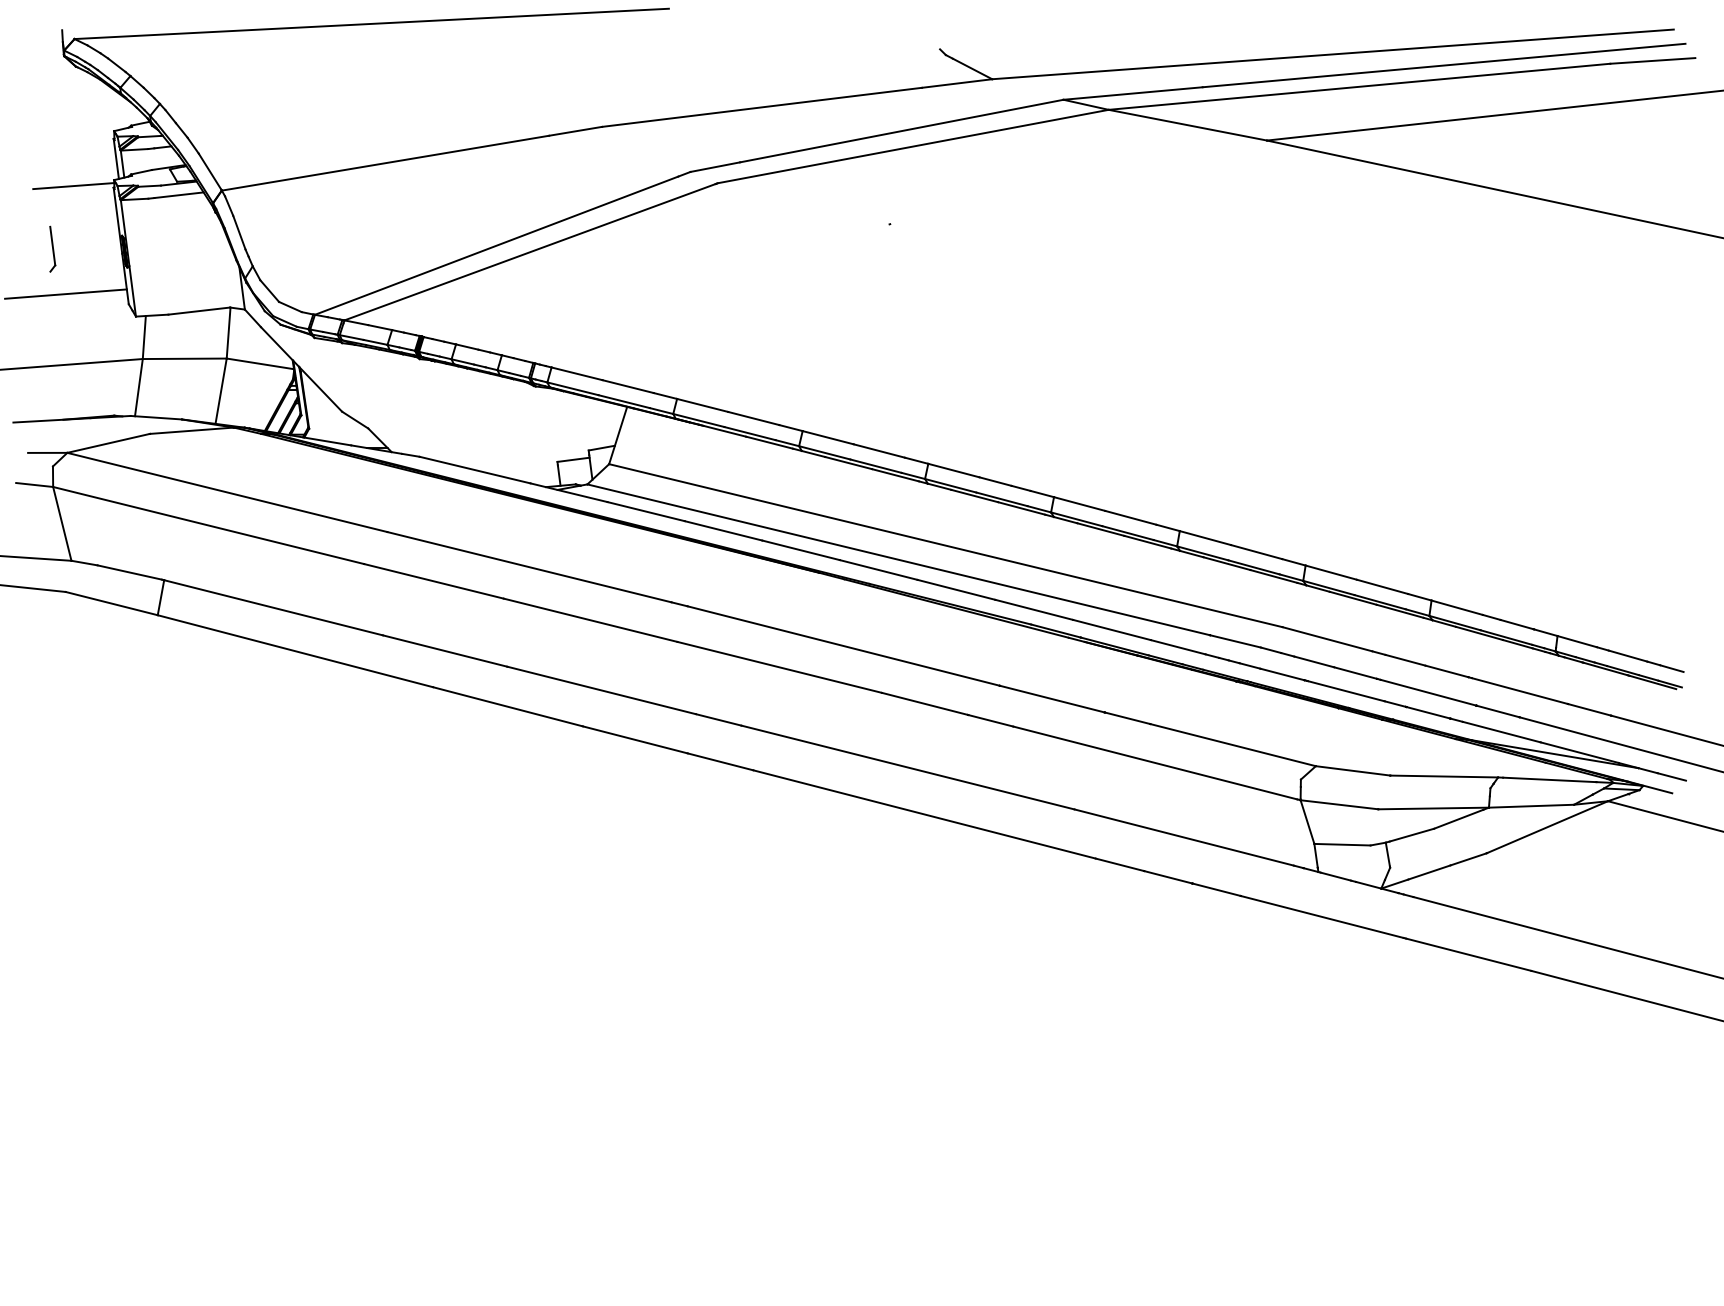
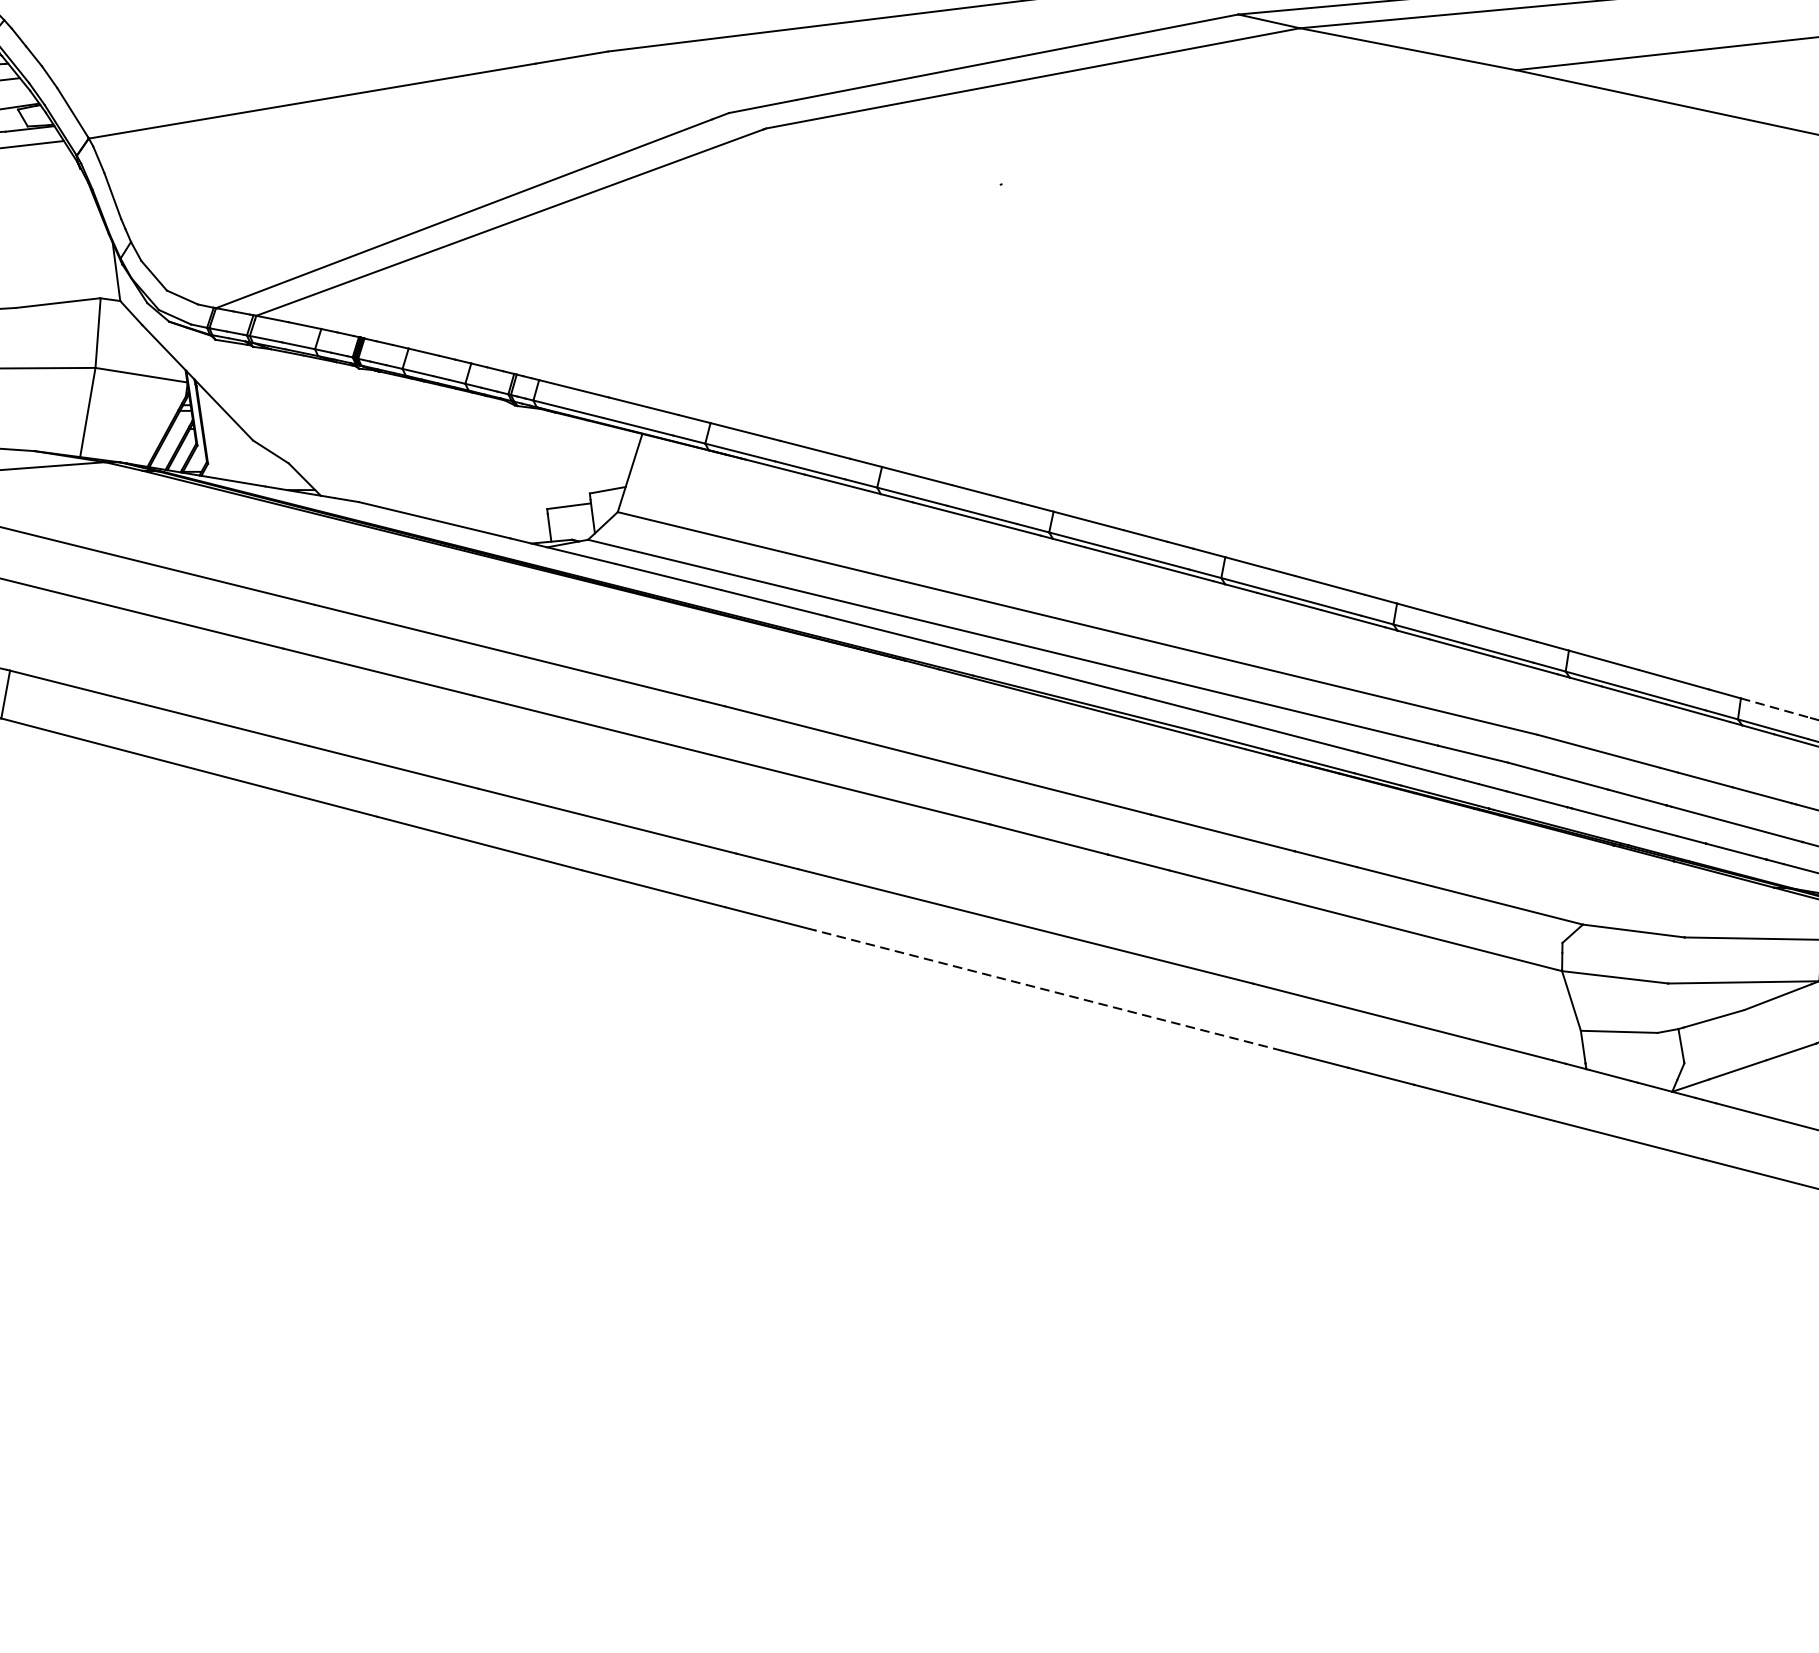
line: (1457, 607) -> (1776, 707), solid -> dashed
line: (924, 814) -> (1048, 990), solid -> dashed

